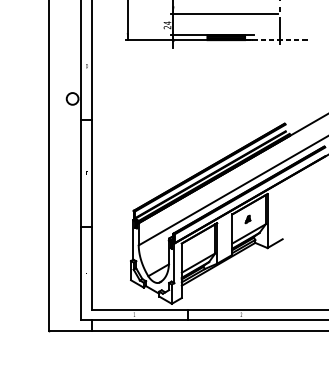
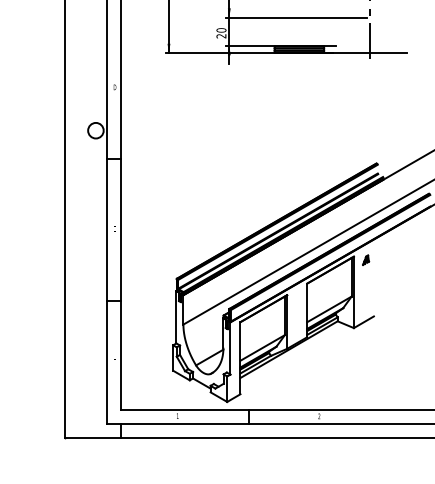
text: (167, 23) -> (221, 30), 24 -> 20
line: (280, 40) -> (370, 53), dashed -> solid
part: (248, 218) -> (366, 259), moved

